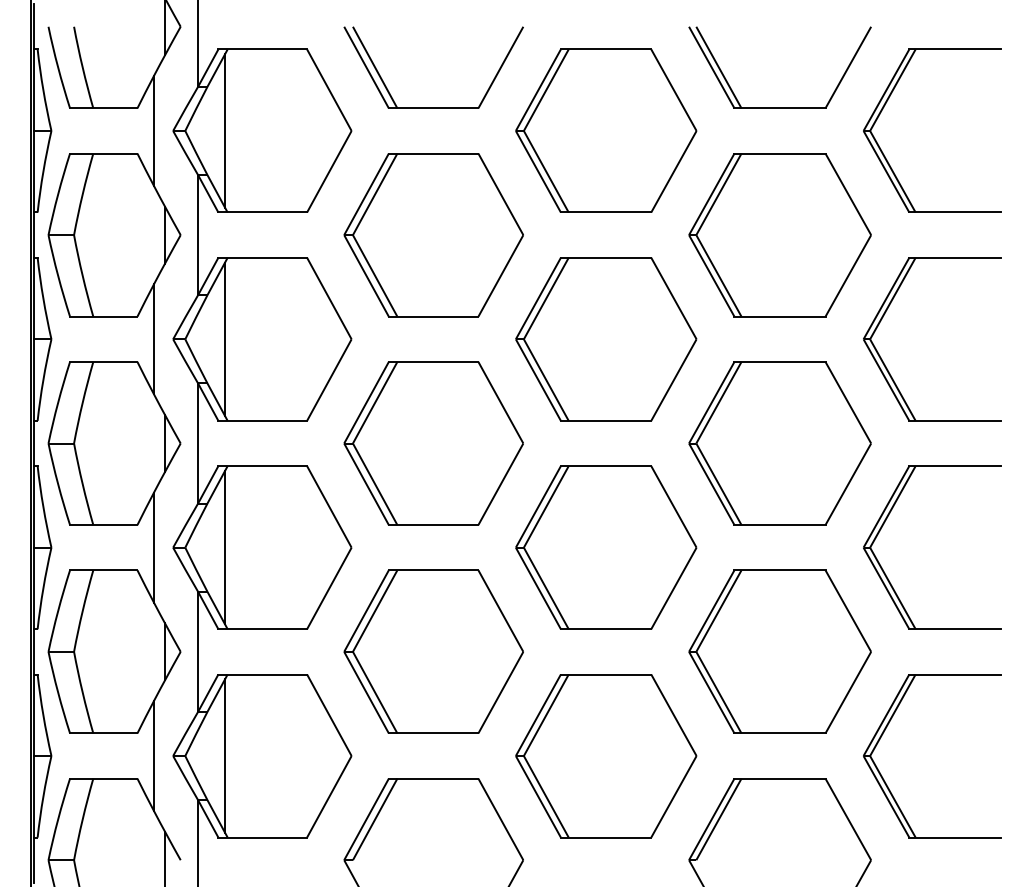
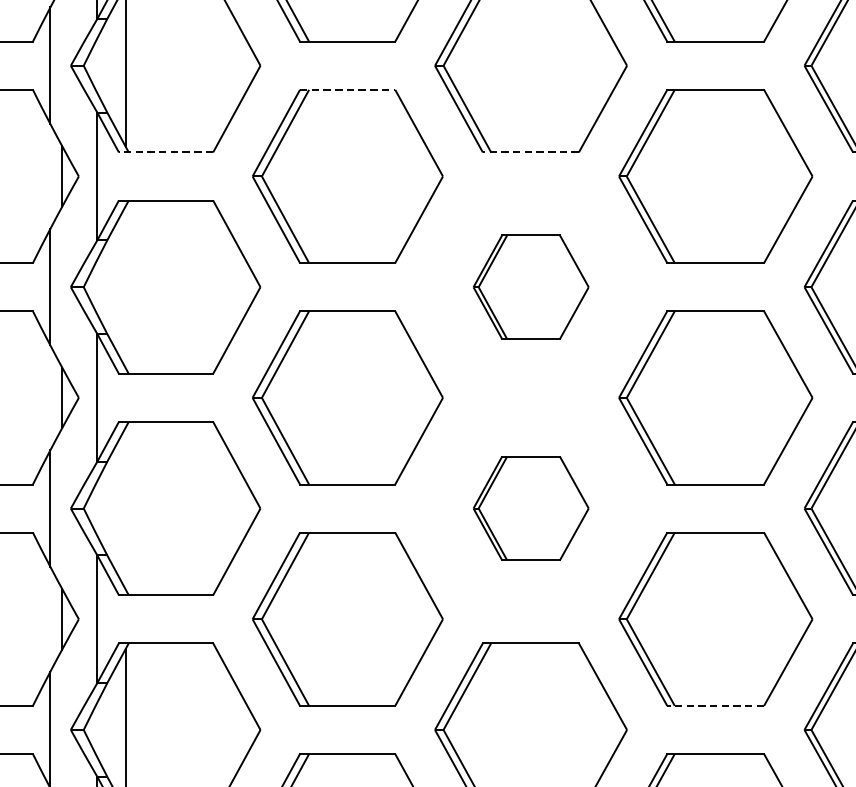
line: (433, 153) -> (347, 89), solid -> dashed
line: (262, 212) -> (165, 152), solid -> dashed
line: (605, 212) -> (530, 152), solid -> dashed
line: (225, 338) -> (126, 286), removed
part: (606, 339) -> (531, 287), size x0.6
line: (225, 547) -> (126, 508), removed
part: (606, 547) -> (531, 508), size x0.6
line: (779, 733) -> (715, 706), solid -> dashed

